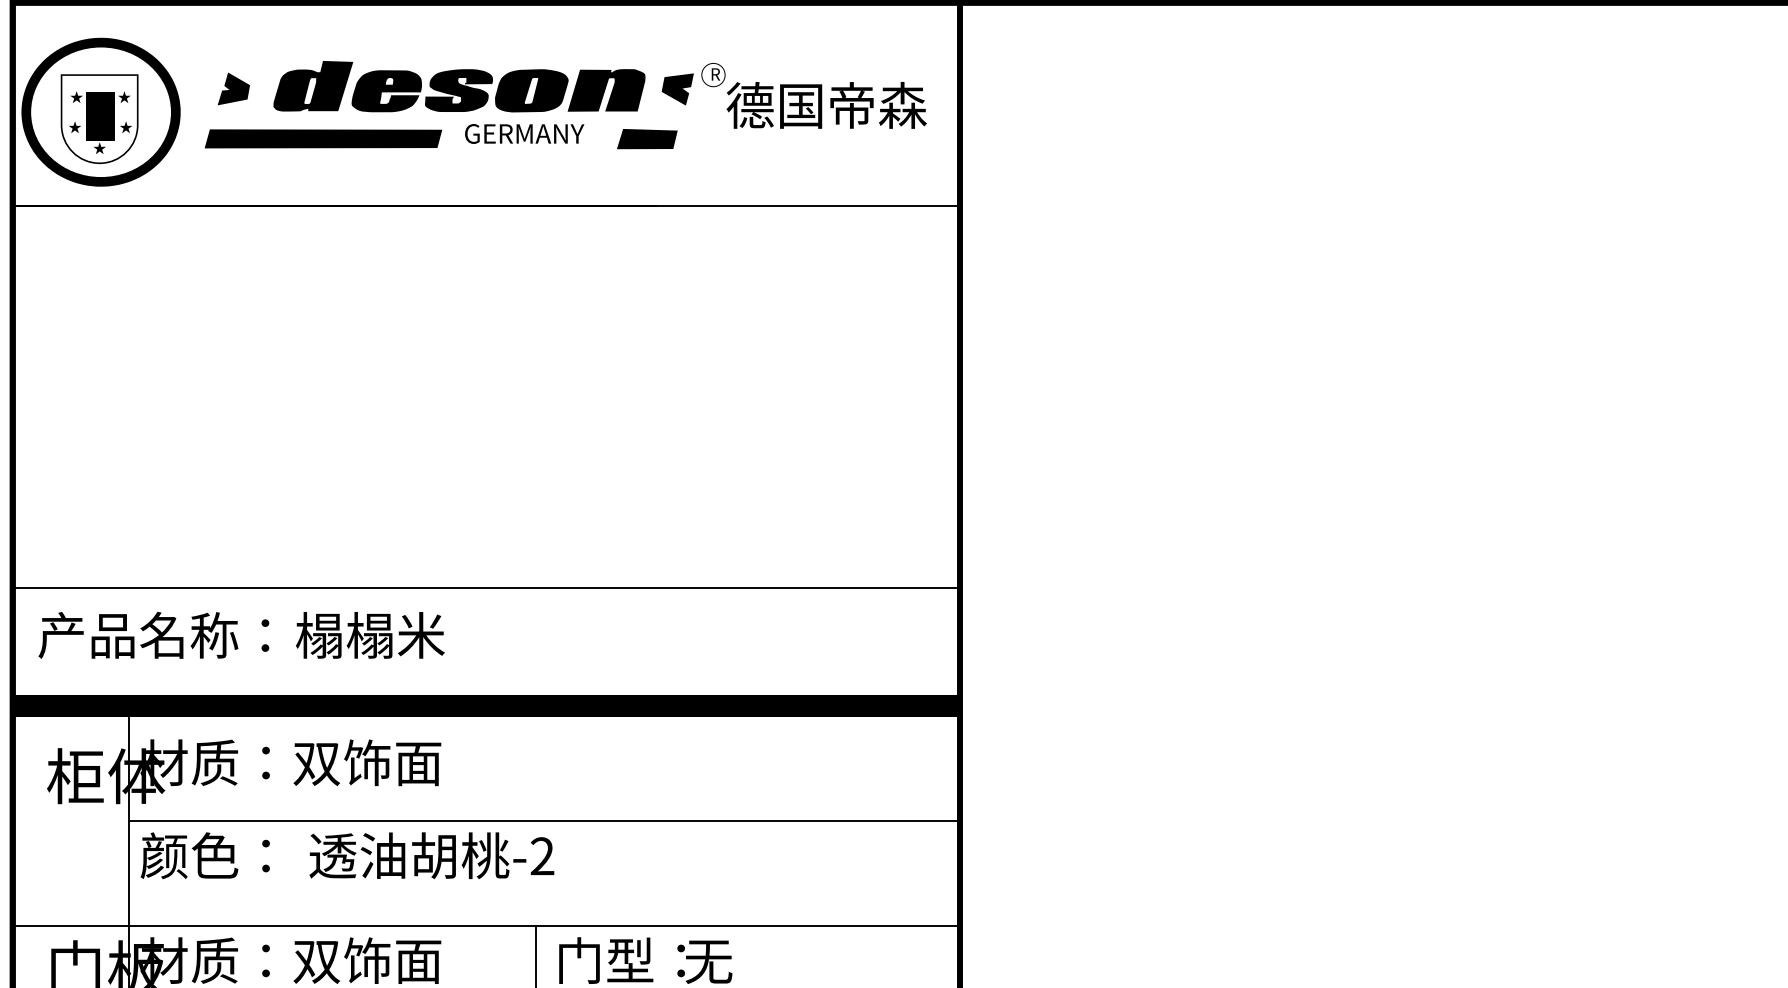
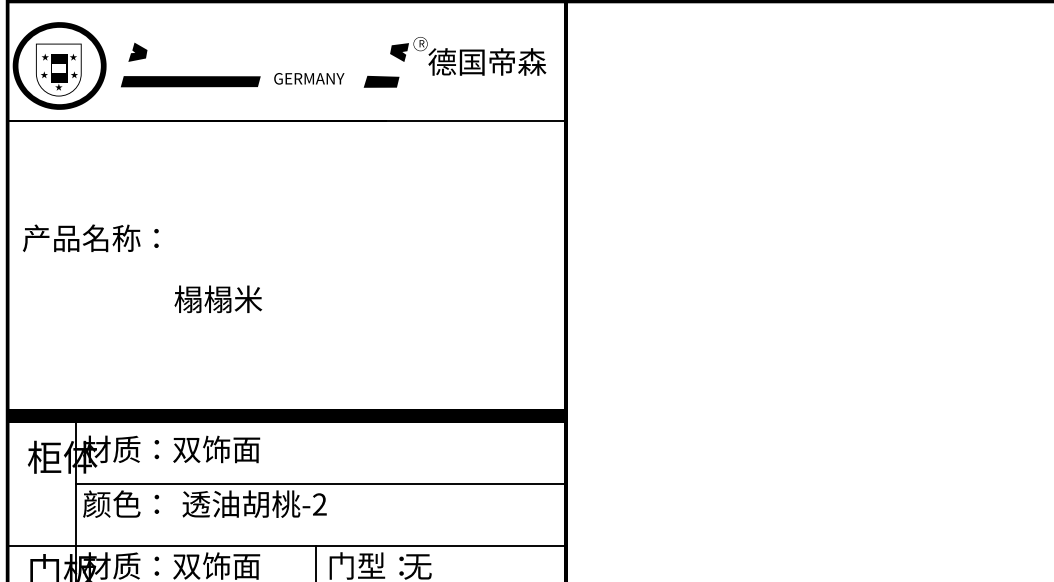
part: (458, 85) -> (270, 50), removed
fill: (100, 116) -> (59, 68), removed
line: (485, 588) -> (286, 346), removed
text: (153, 635) -> (90, 238), moved
text: (370, 635) -> (218, 299), moved

